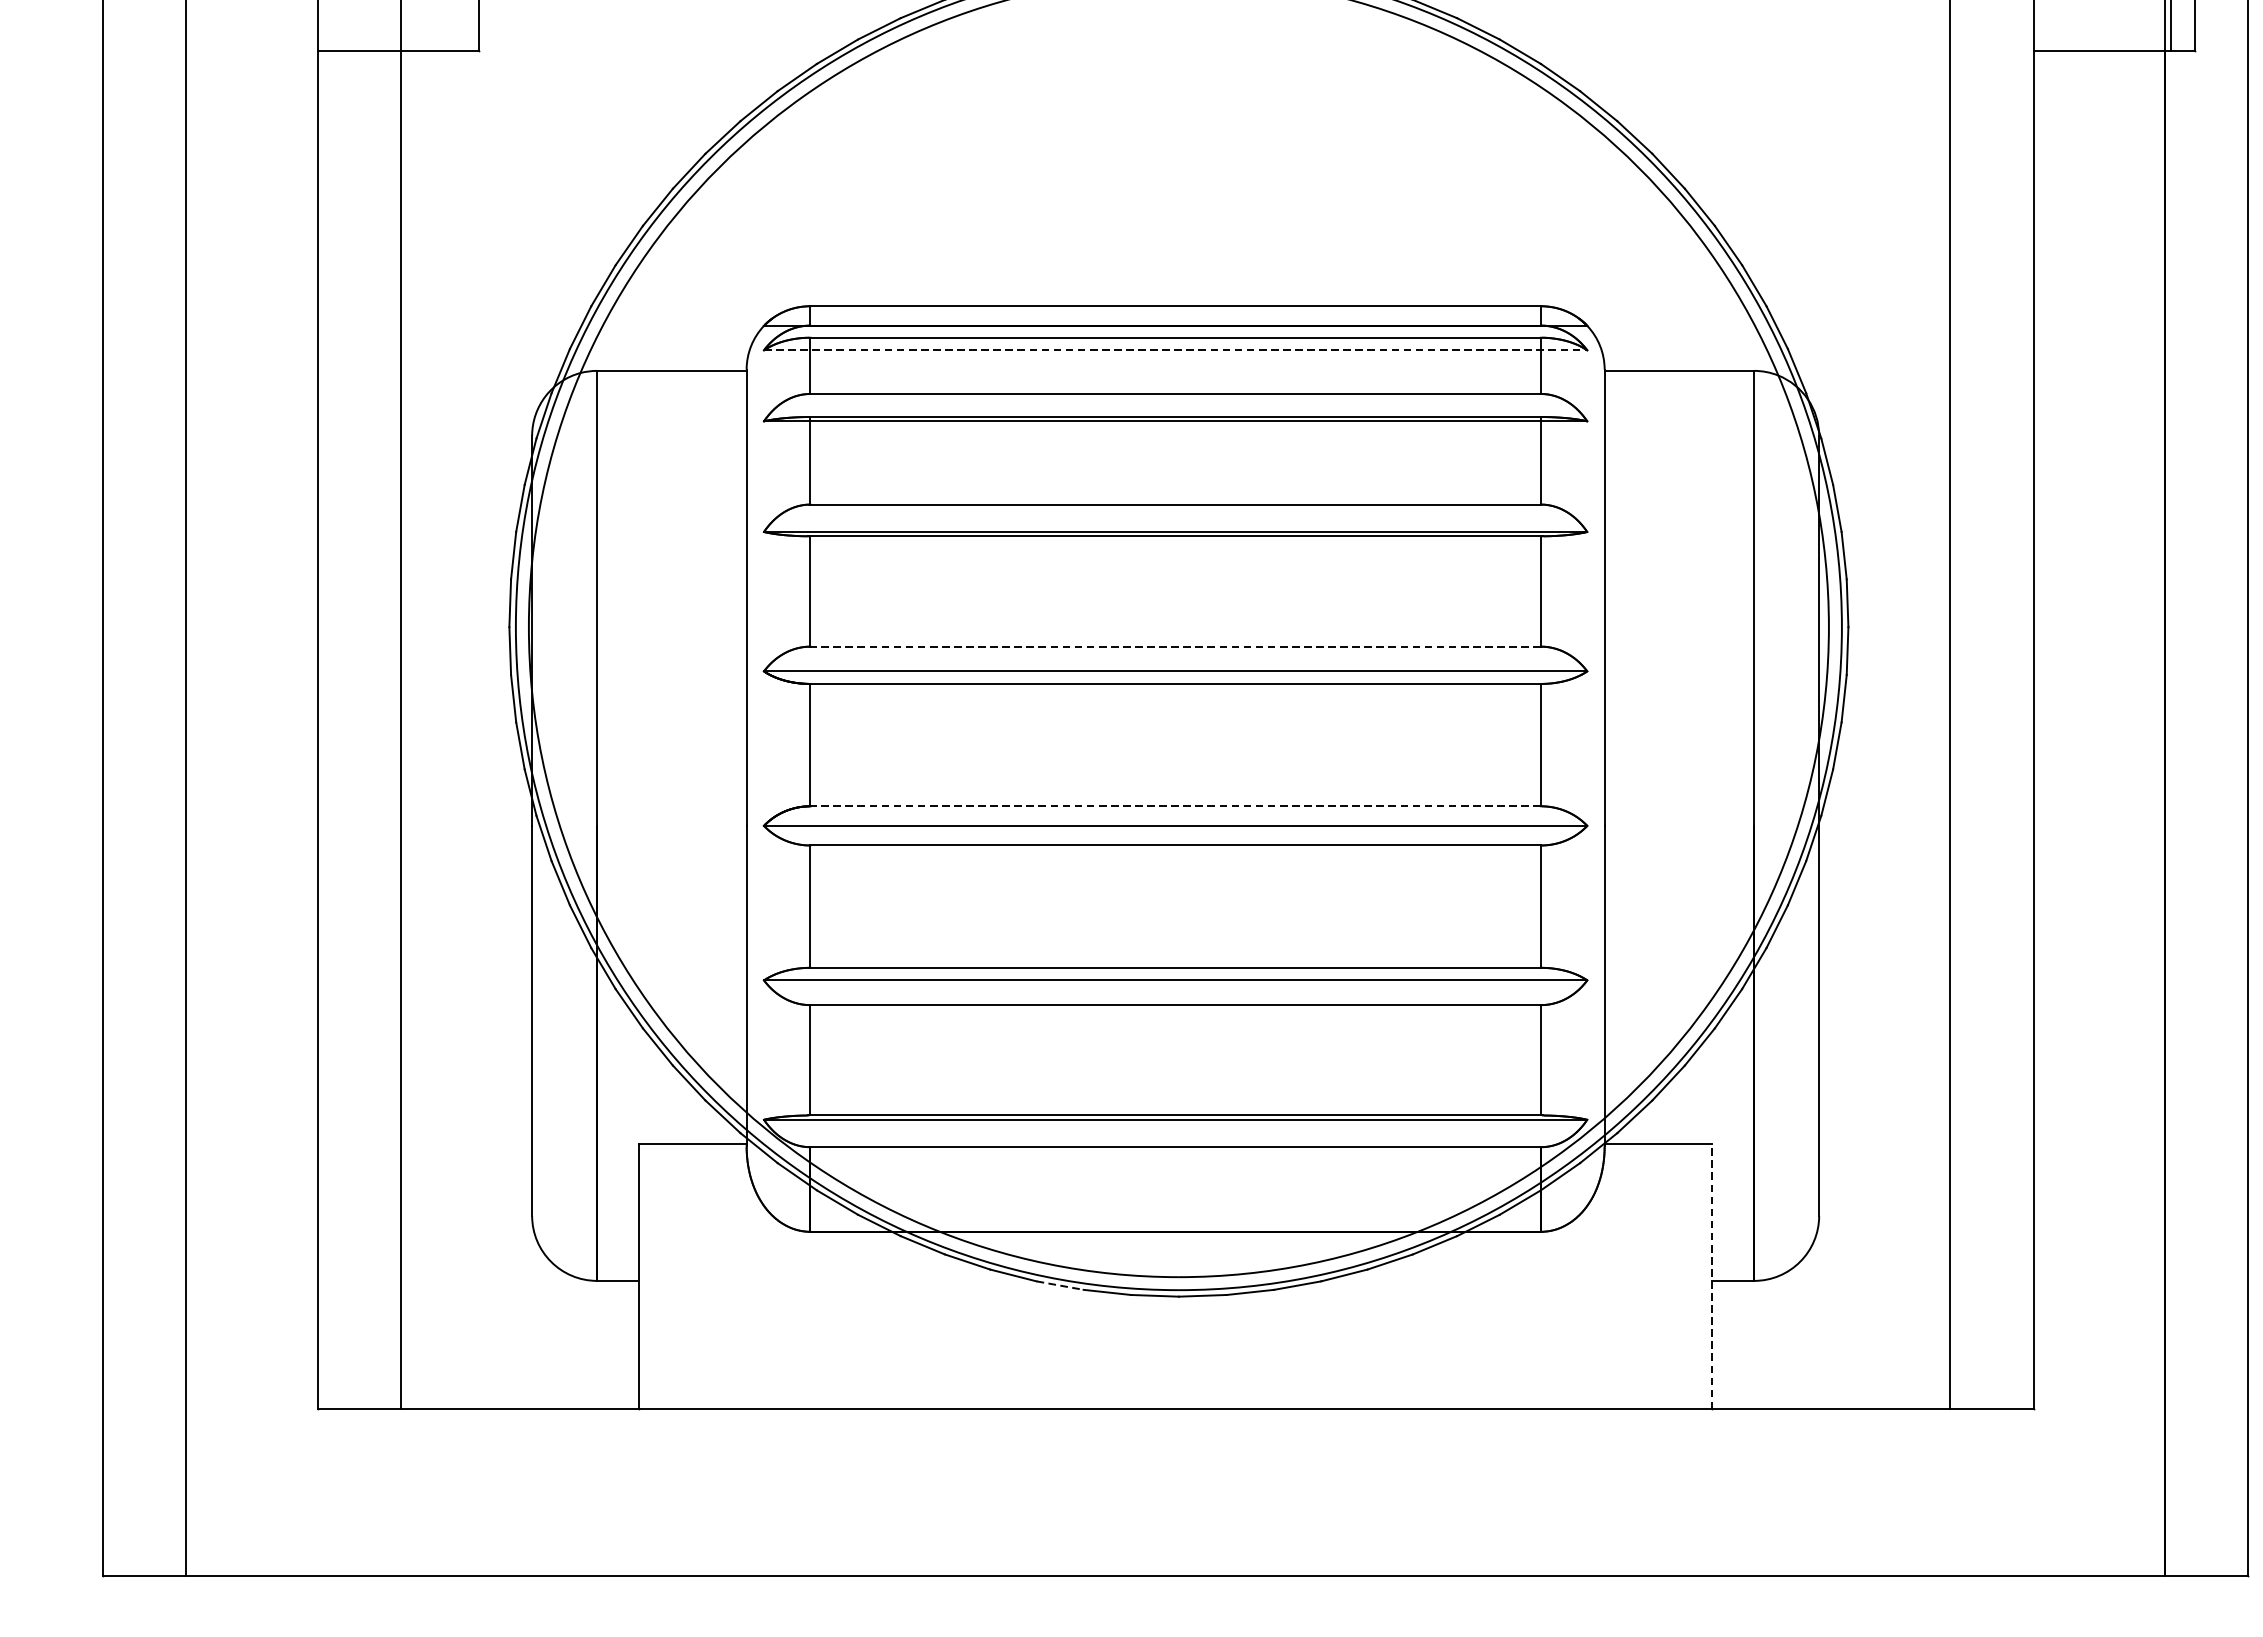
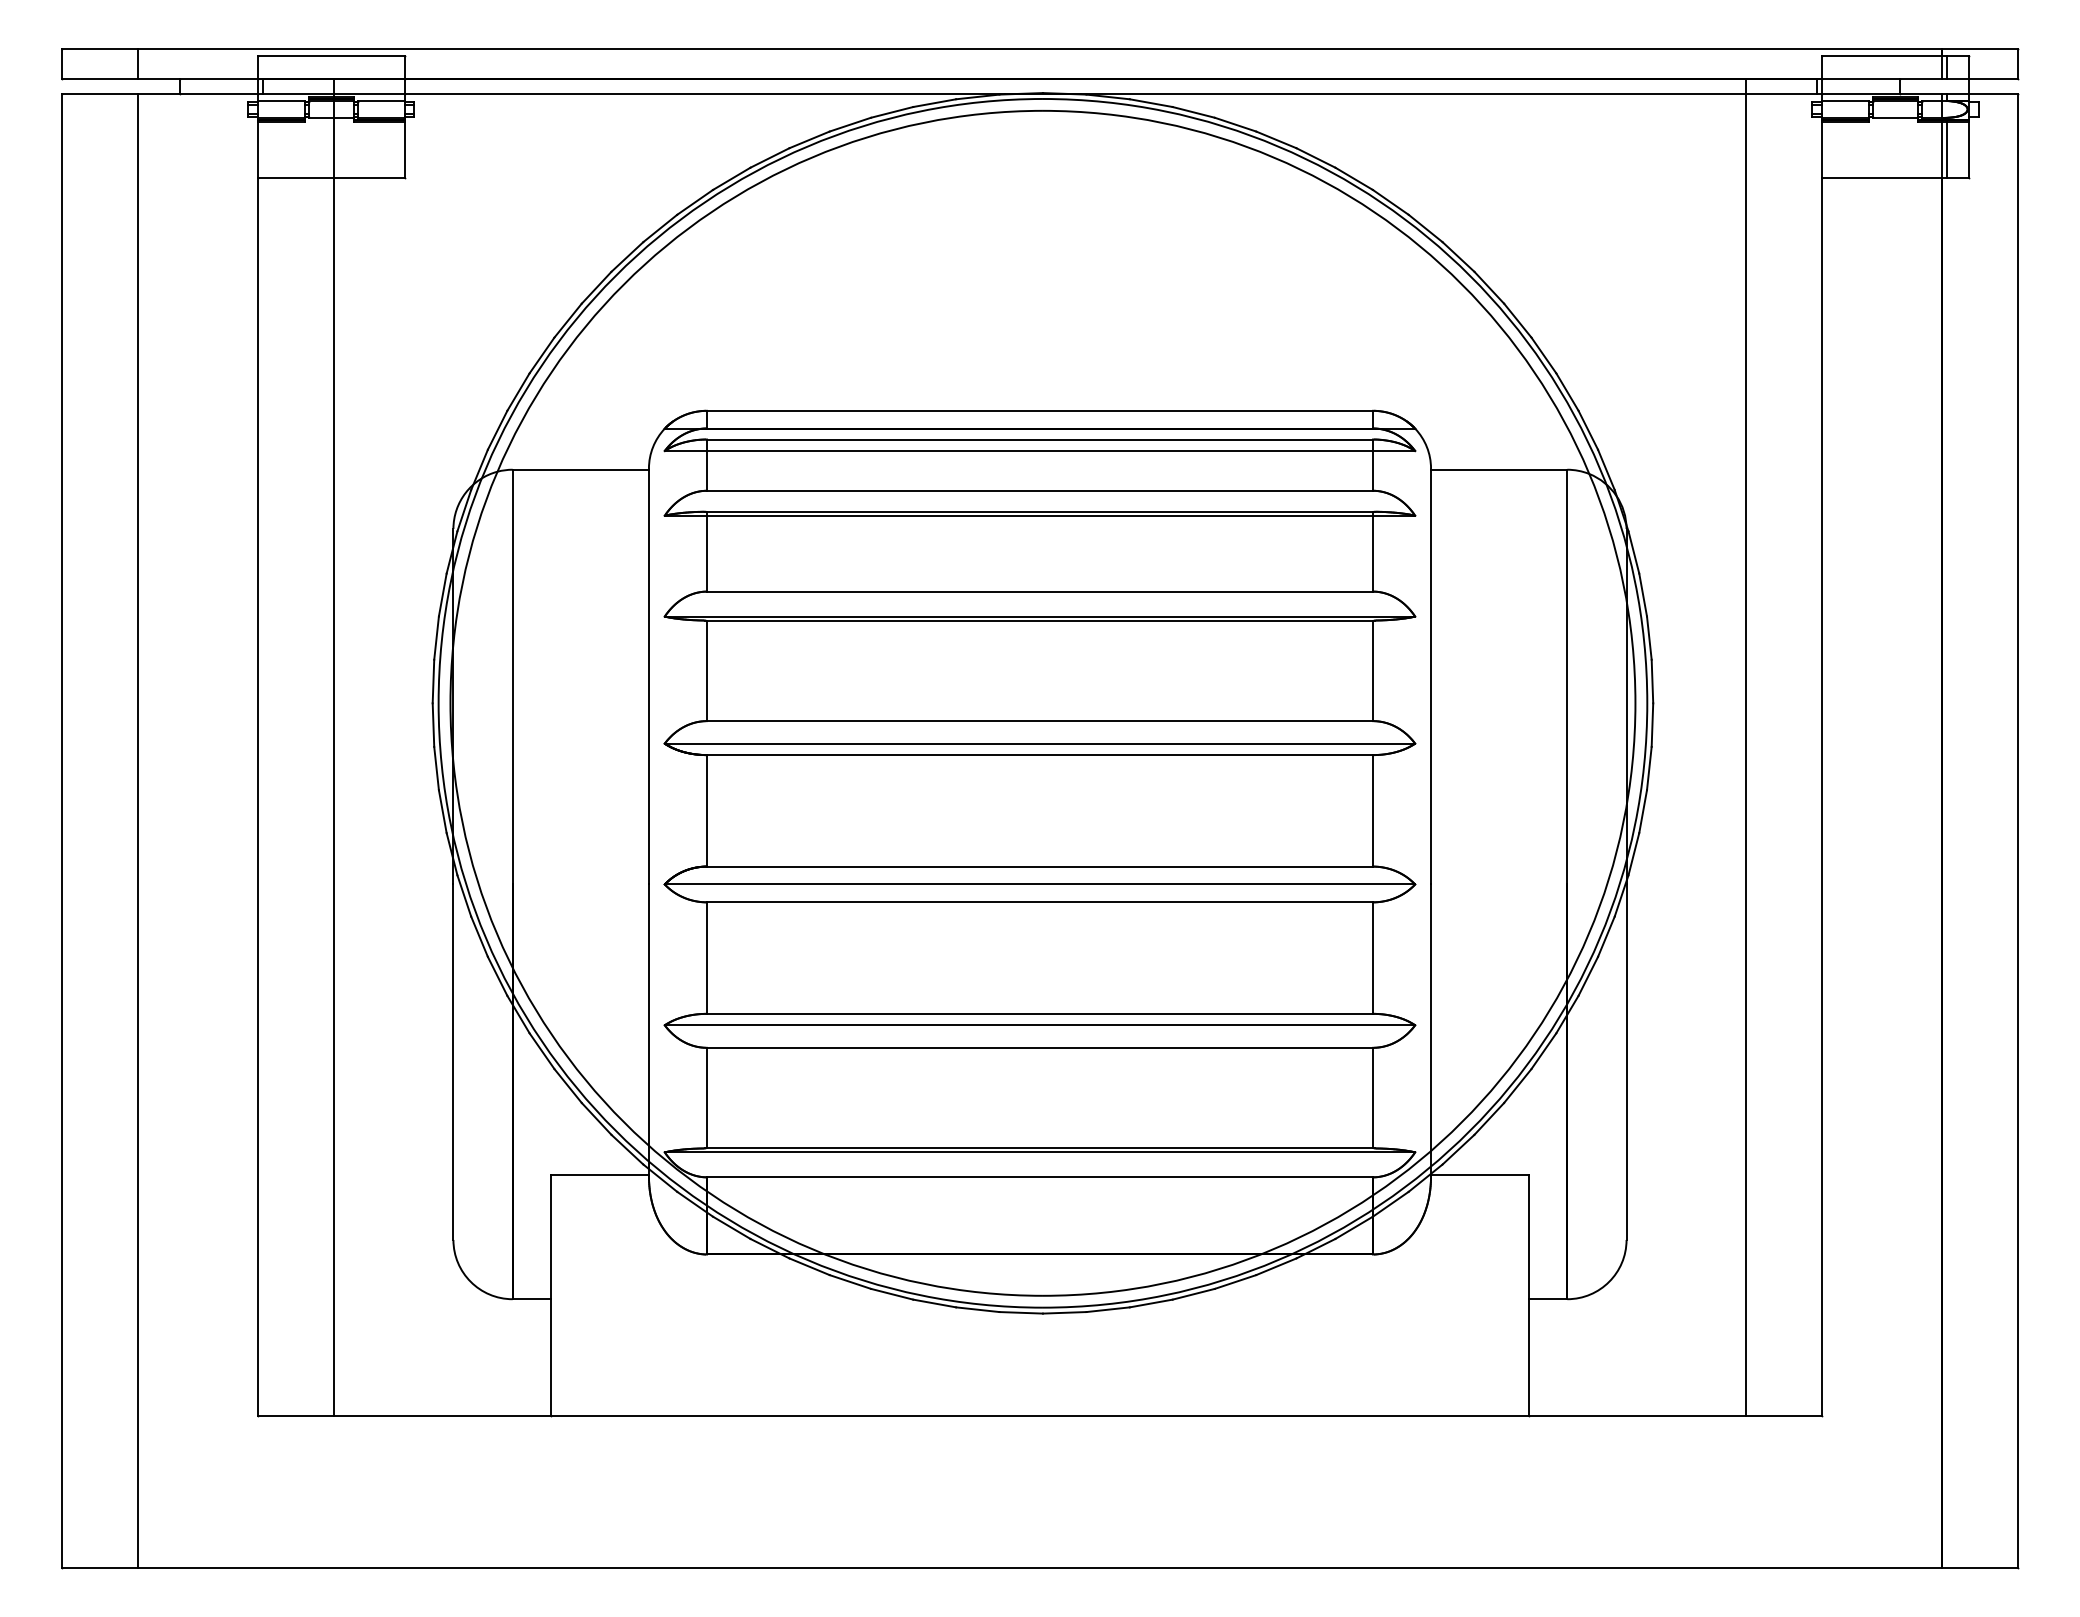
line: (1176, 349) -> (1040, 450), dashed -> solid
line: (1176, 647) -> (1040, 721), dashed -> solid
line: (1176, 806) -> (1040, 866), dashed -> solid
line: (1711, 1276) -> (1528, 1295), dashed -> solid
line: (1059, 1285) -> (934, 1303), dashed -> solid

